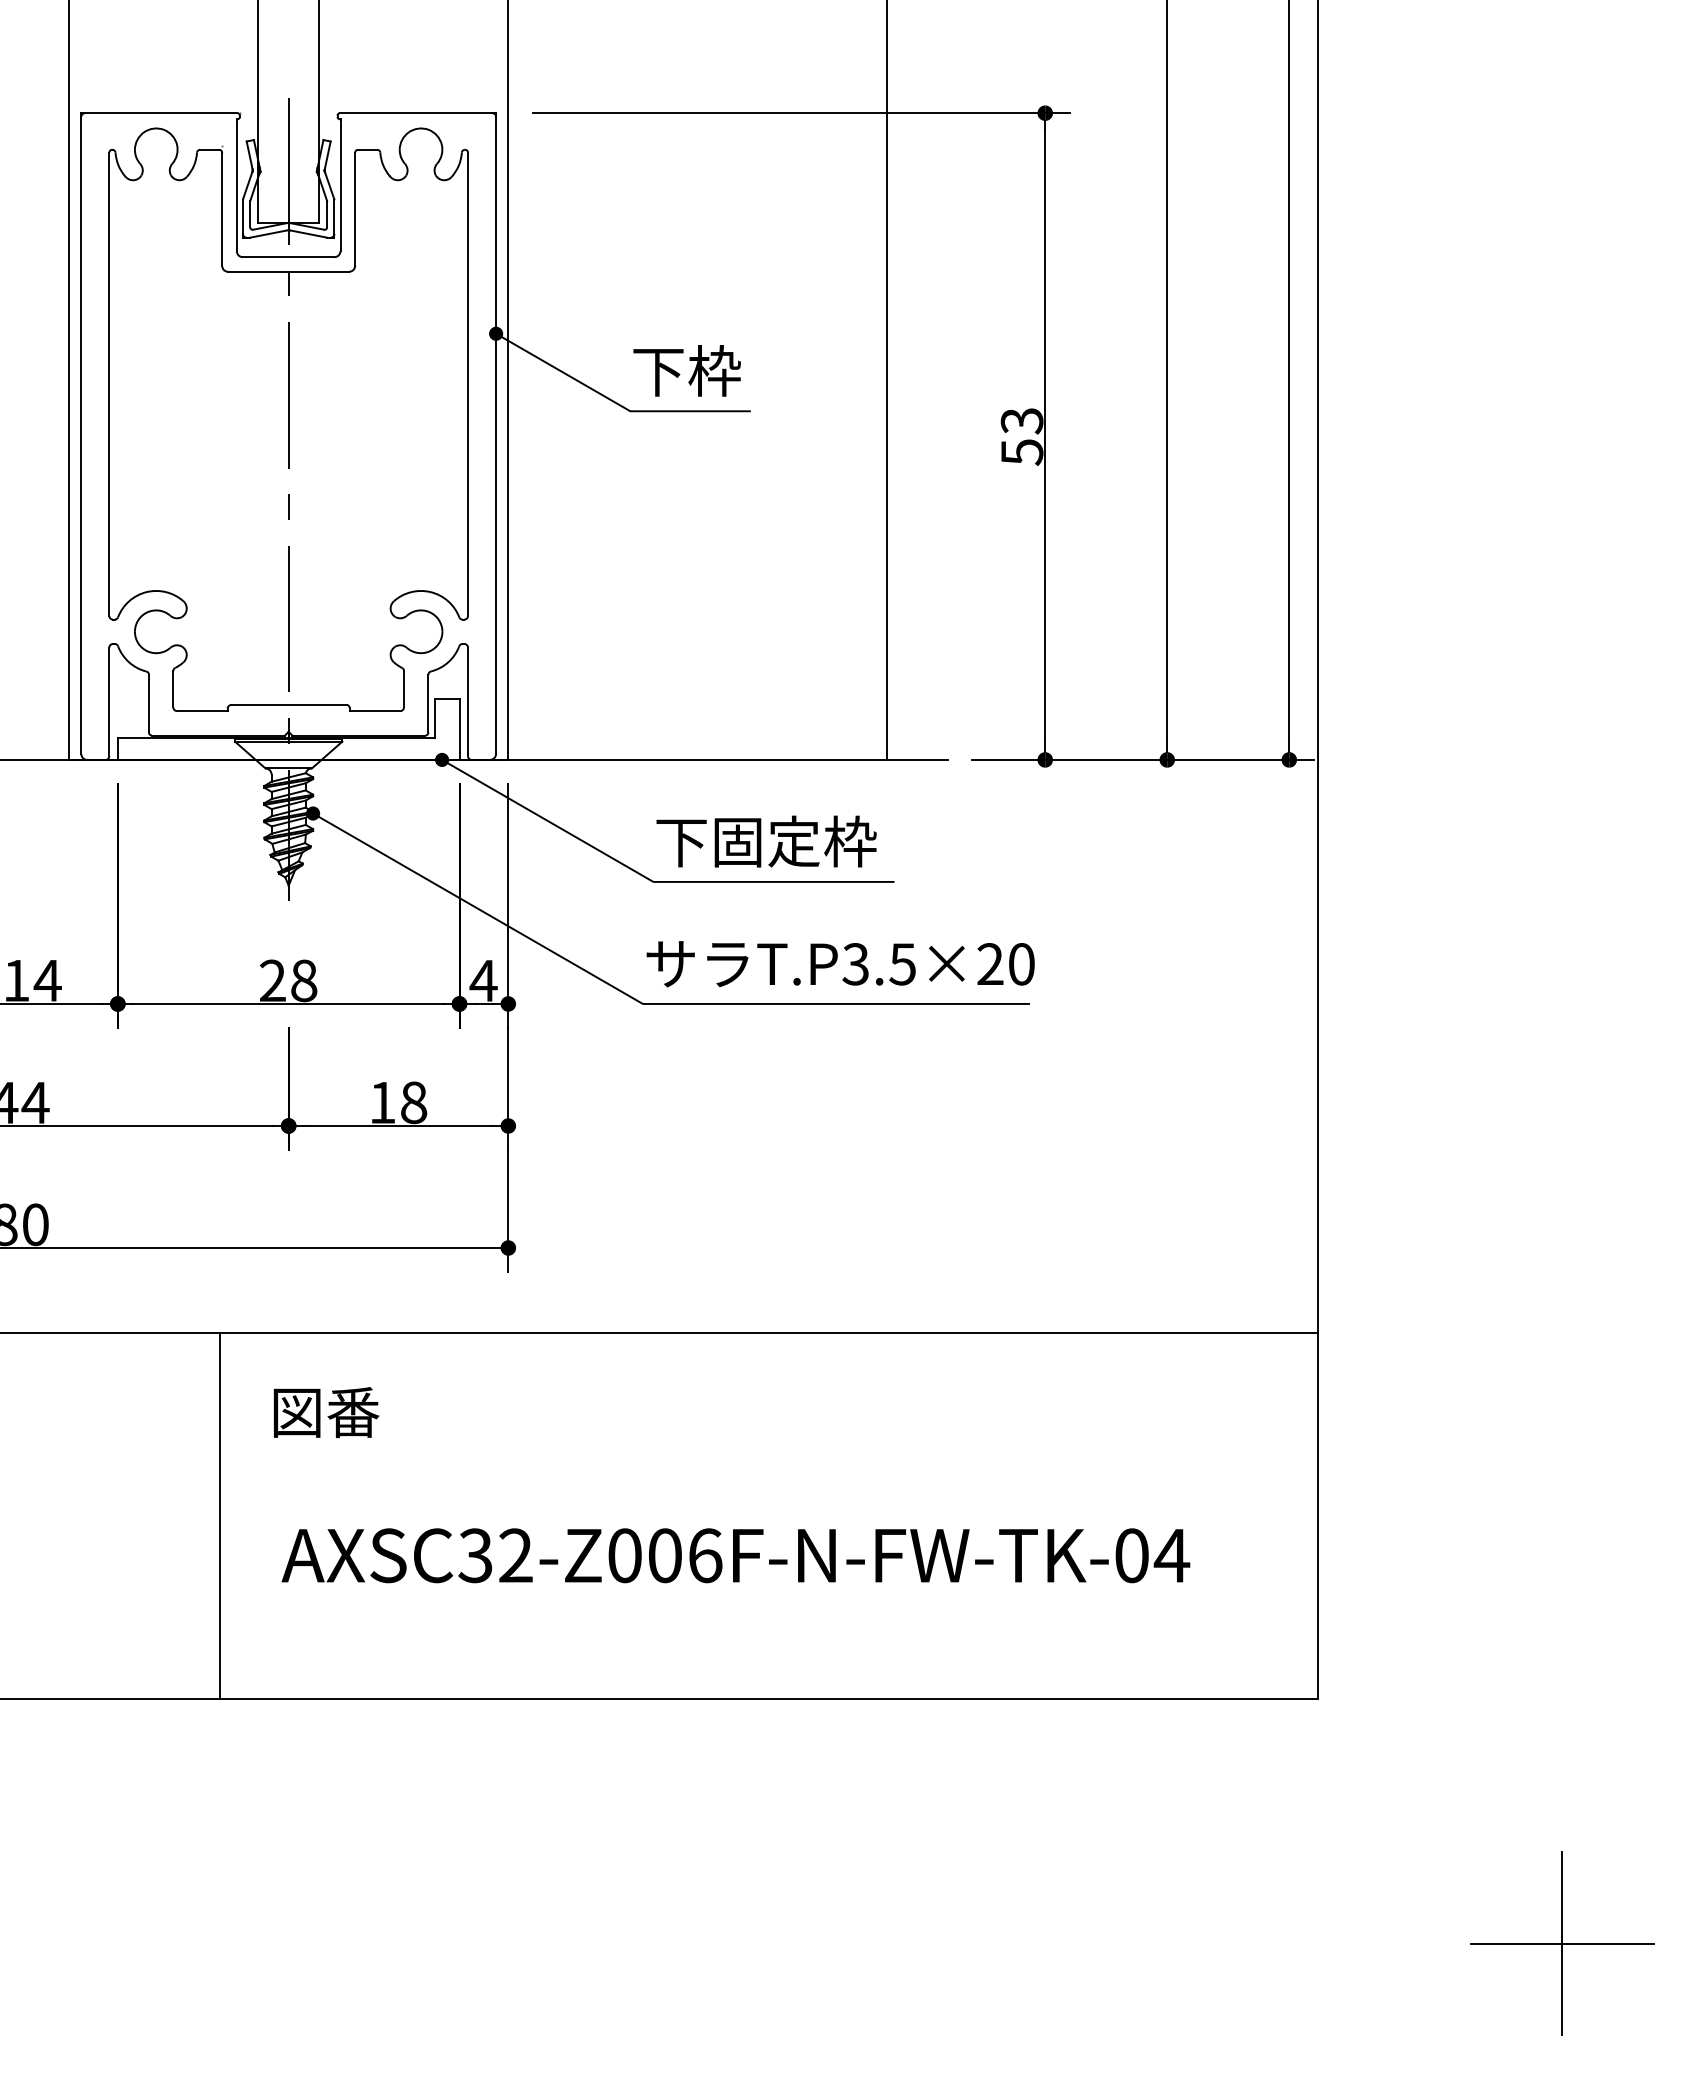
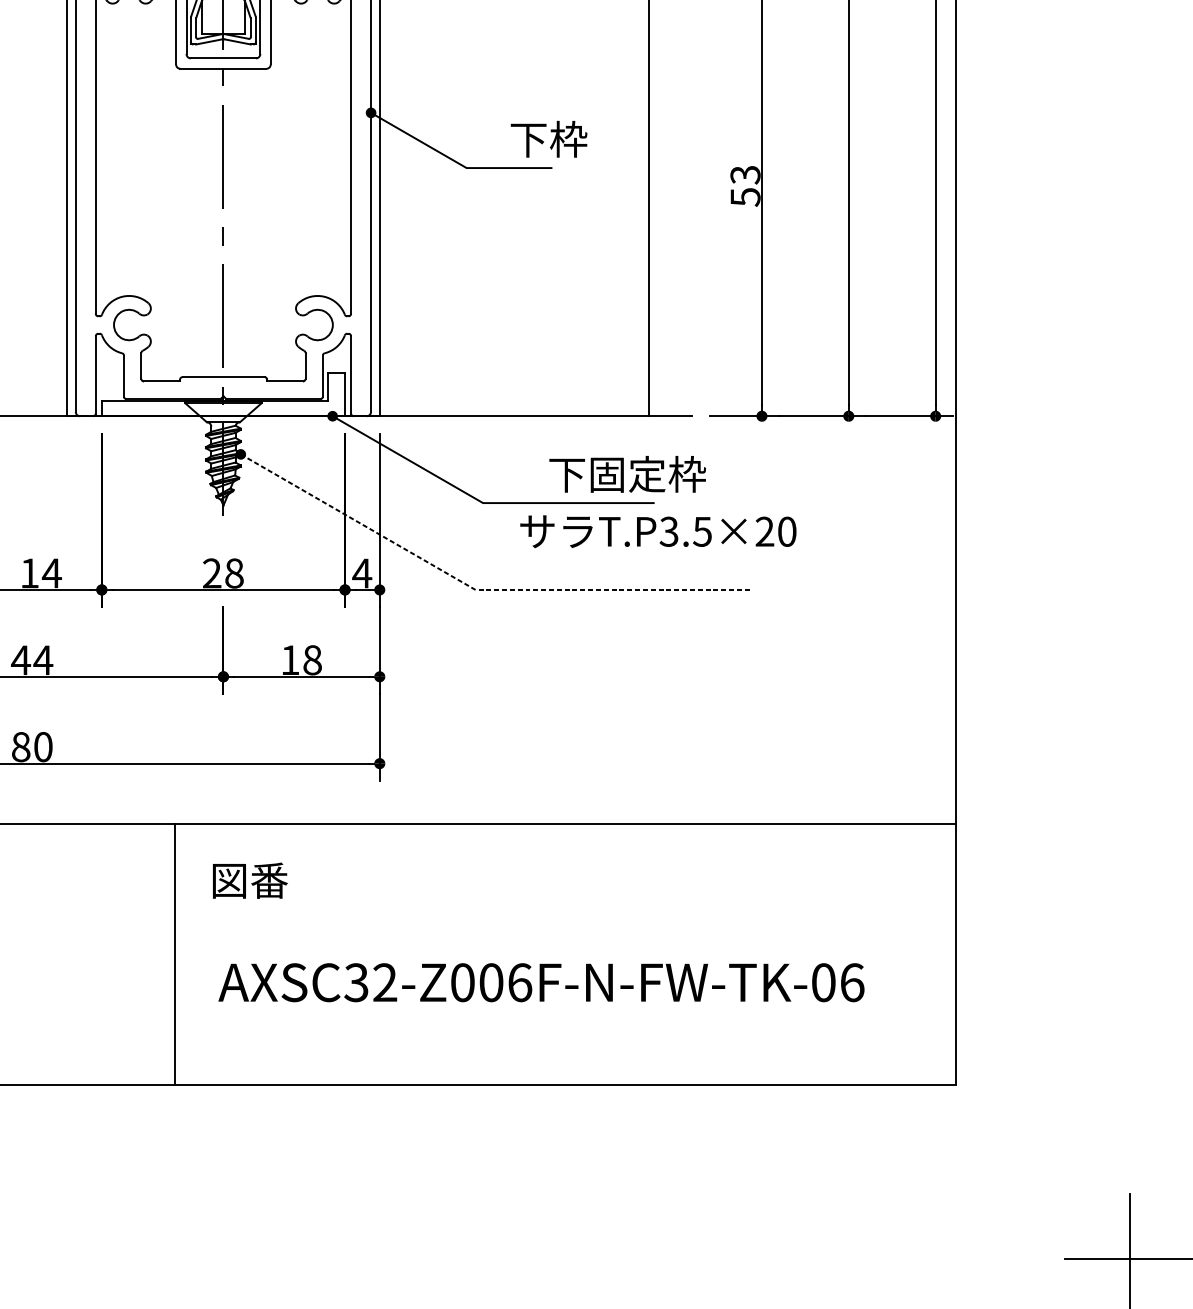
text: (686, 370) -> (548, 139), moved
text: (766, 841) -> (627, 474), moved
text: (840, 964) -> (658, 531), moved
line: (645, 1003) -> (477, 589), solid -> dashed
text: (1171, 1555) -> (851, 982), AXSC32-Z006F-N-FW-TK-04 -> AXSC32-Z006F-N-FW-TK-06

